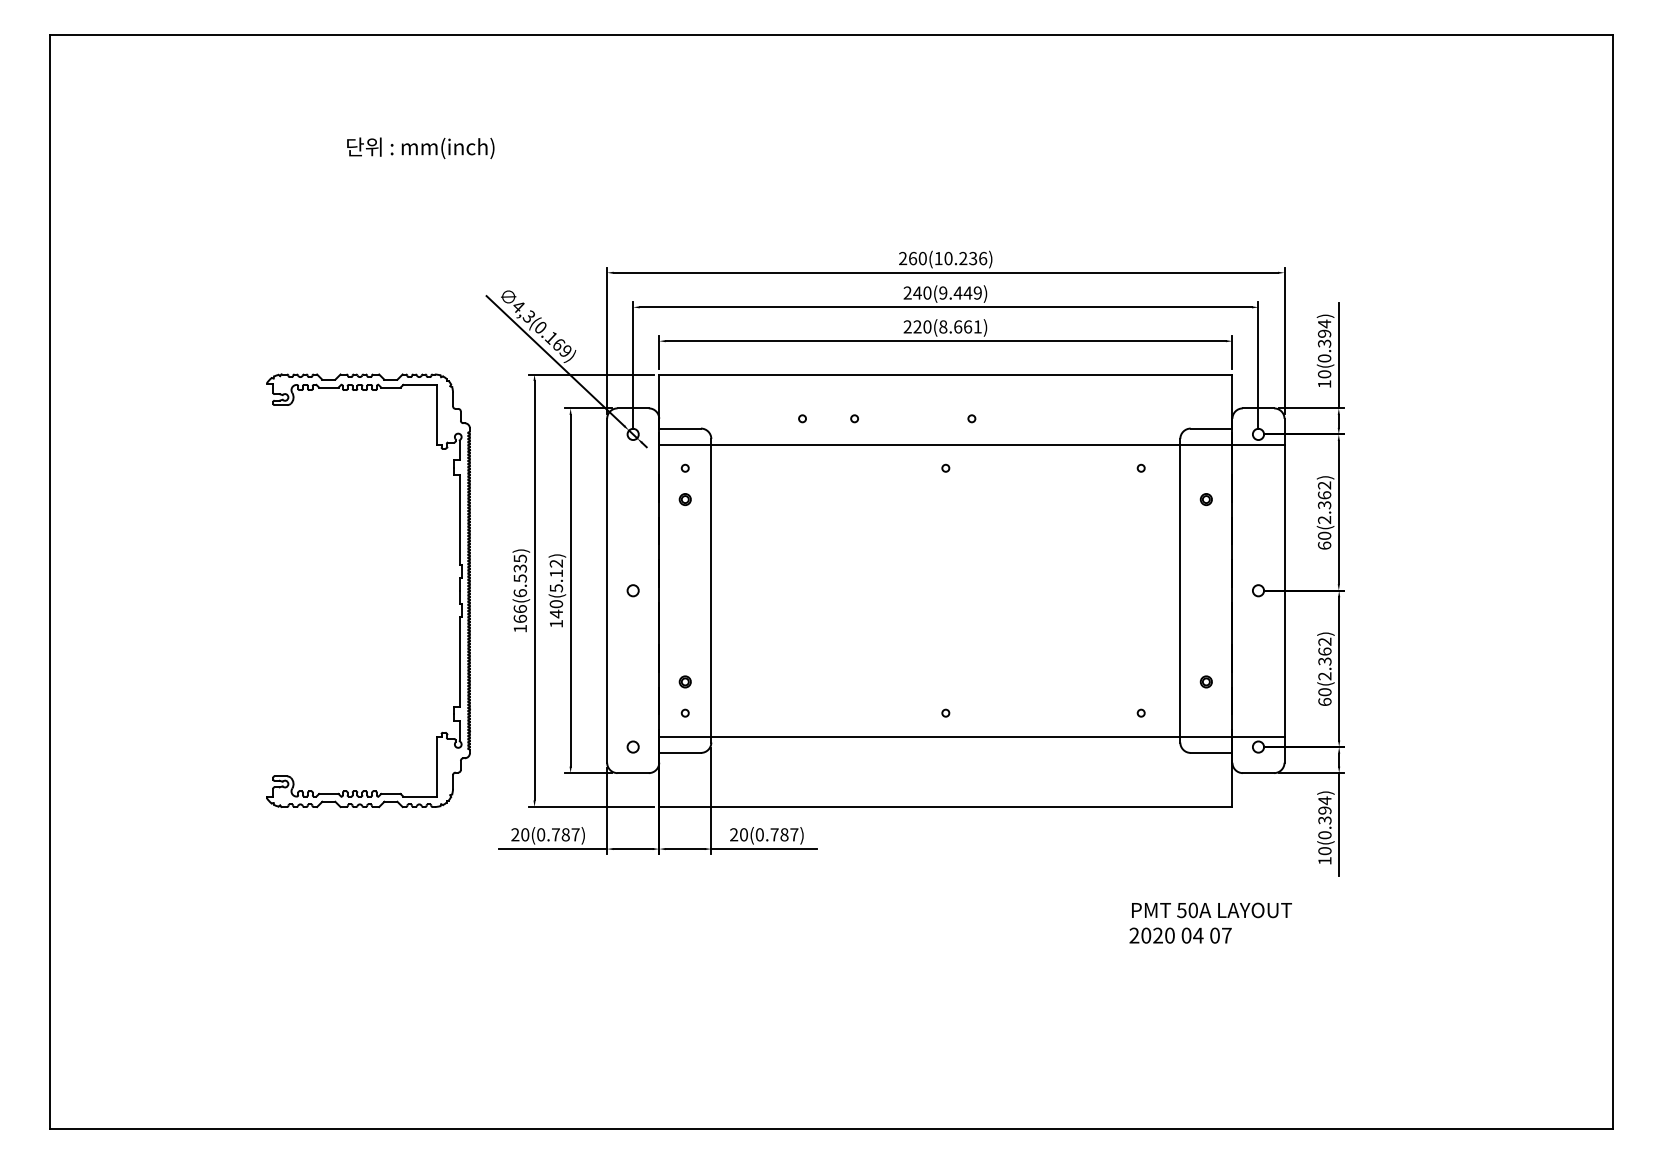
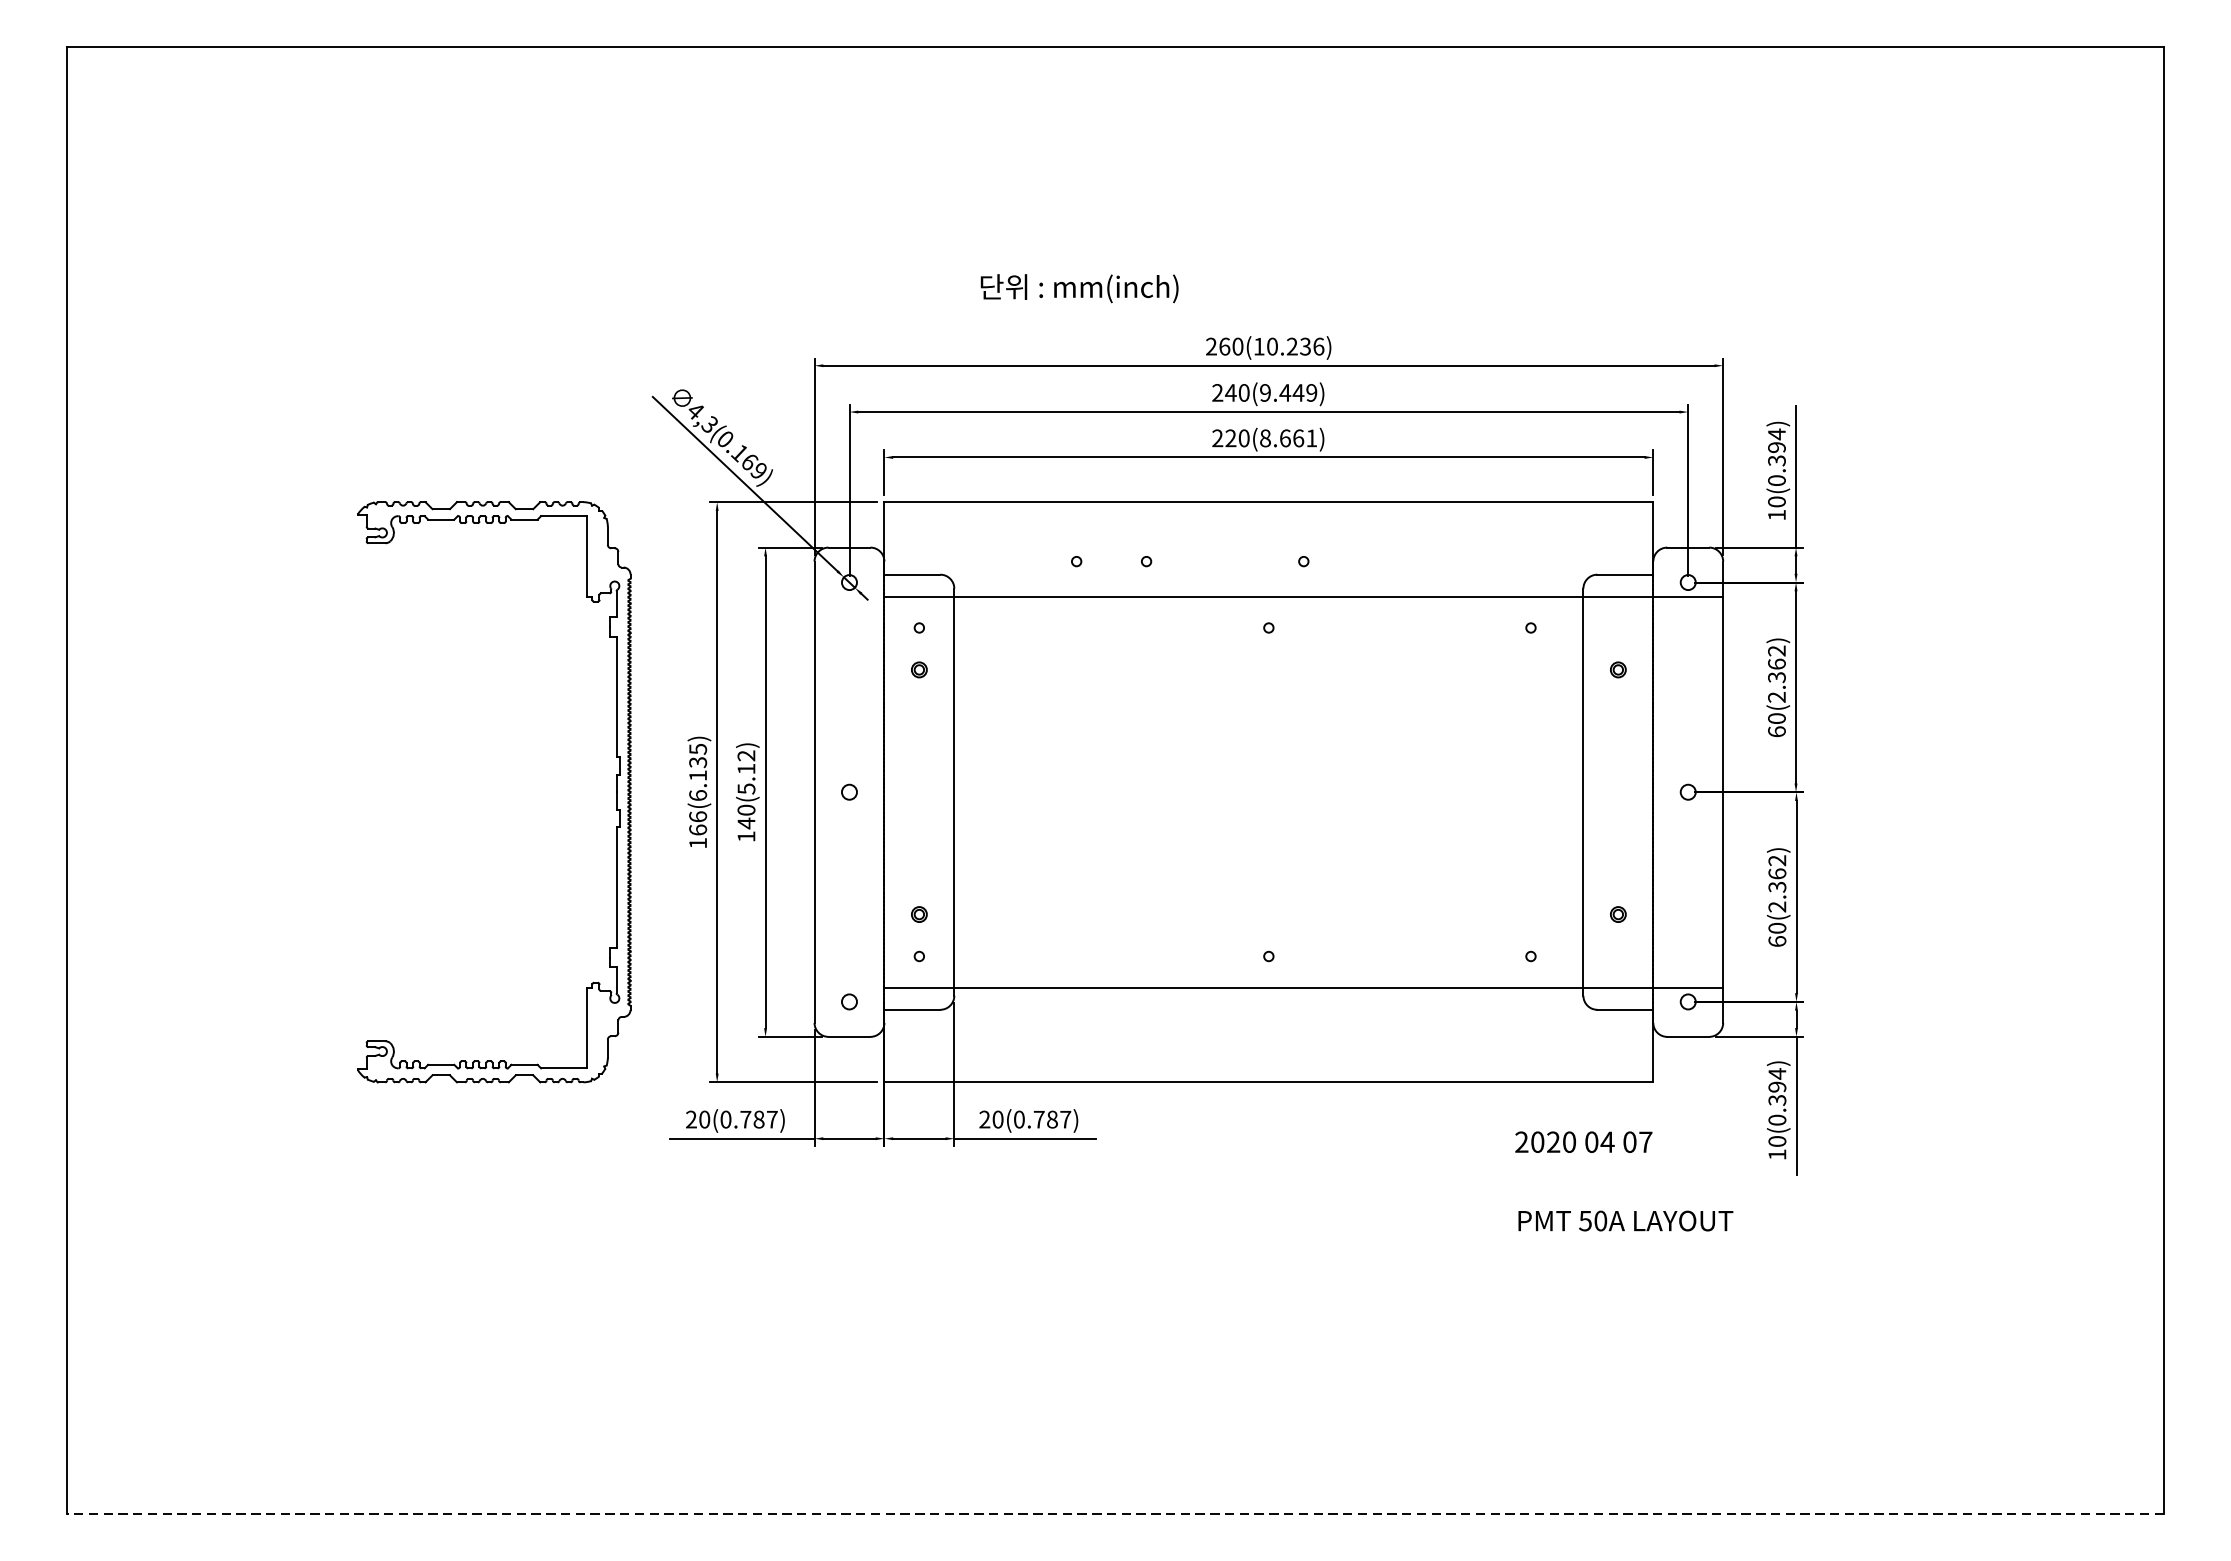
text: (420, 148) -> (1079, 288), moved
text: (519, 578) -> (696, 775), 166(6.535) -> 166(6.135)
text: (1180, 935) -> (1583, 1142), moved
line: (831, 1129) -> (1115, 1514), solid -> dashed

